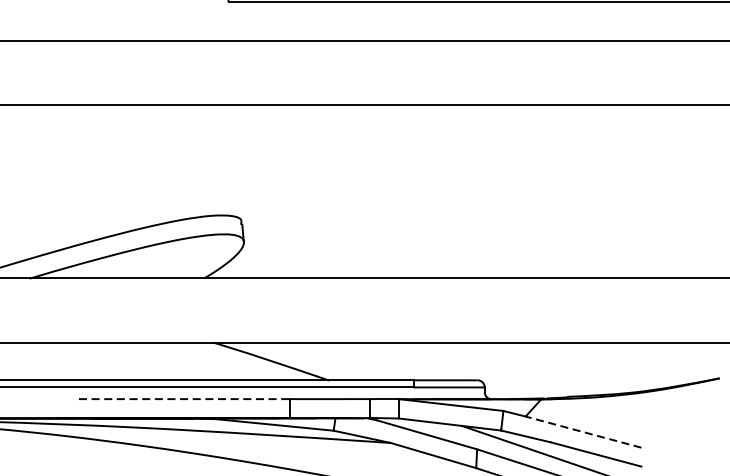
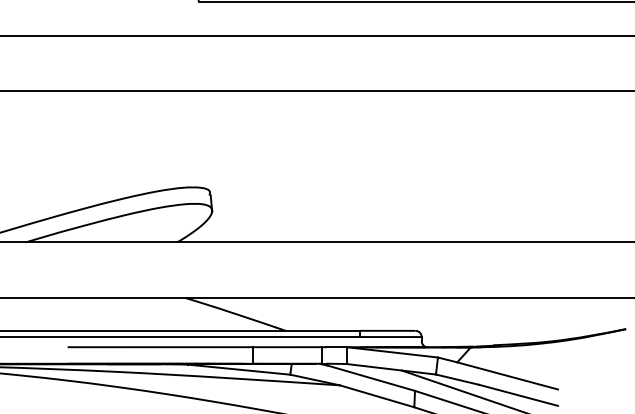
line: (185, 399) -> (161, 347), dashed -> solid
line: (583, 431) -> (507, 375), dashed -> solid

